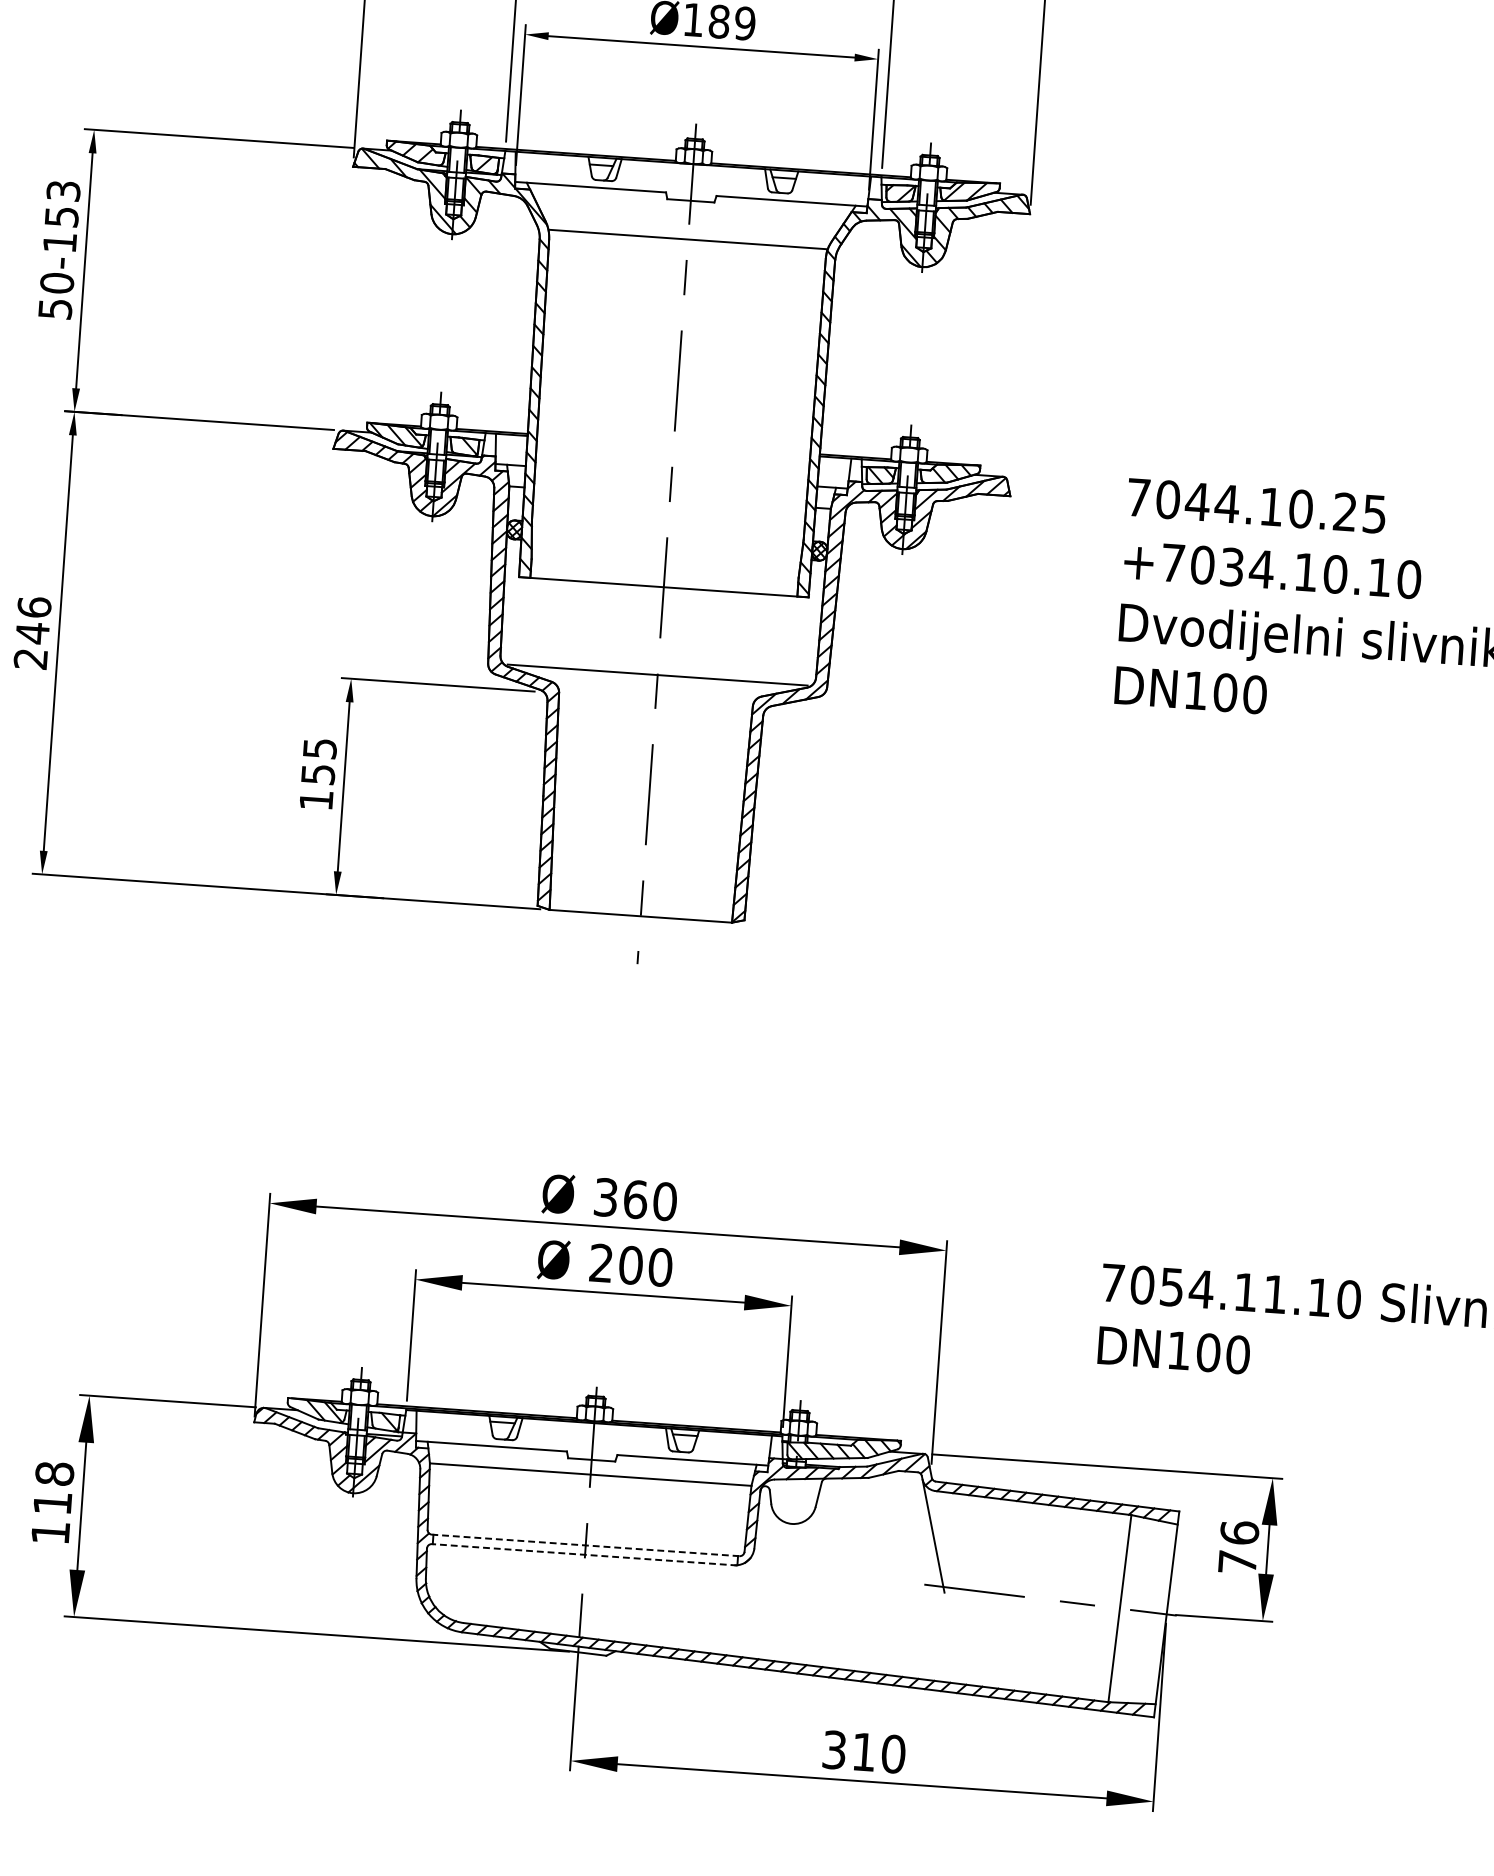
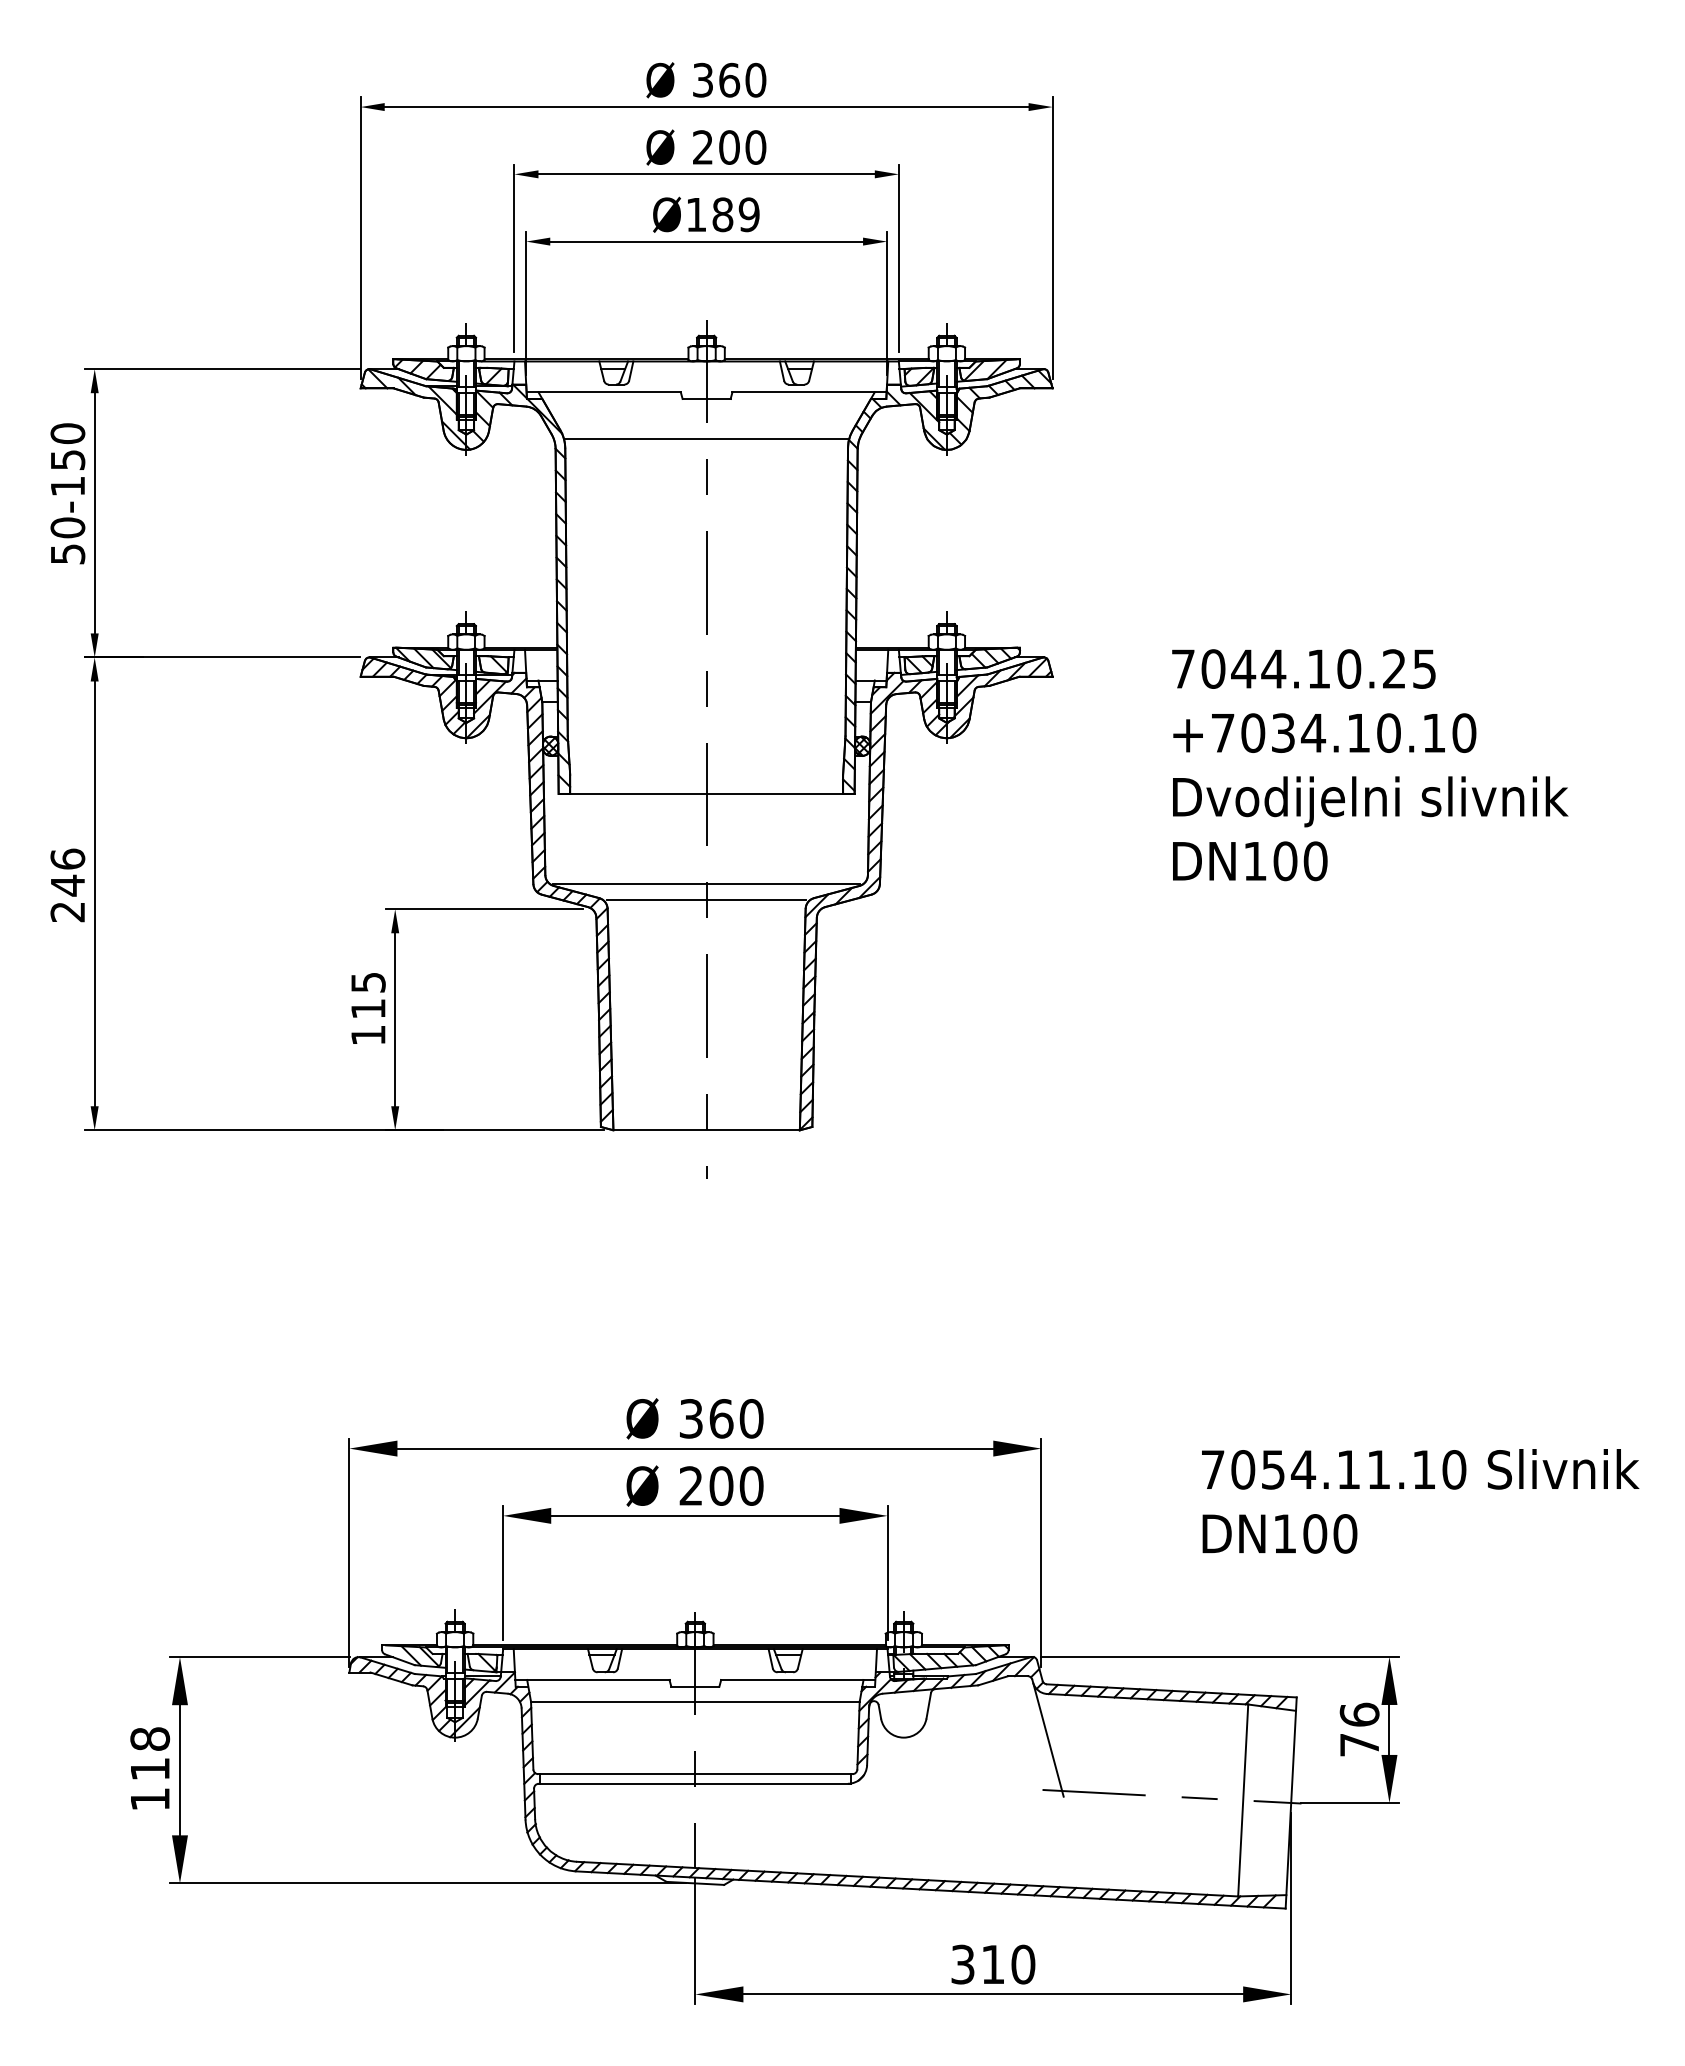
text: (63, 190) -> (67, 433), 50-153 -> 50-150
line: (656, 691) -> (706, 900), added
text: (318, 774) -> (368, 1008), 155 -> 115
line: (584, 1545) -> (694, 1774), dashed -> solid
line: (584, 1554) -> (694, 1783), dashed -> solid

